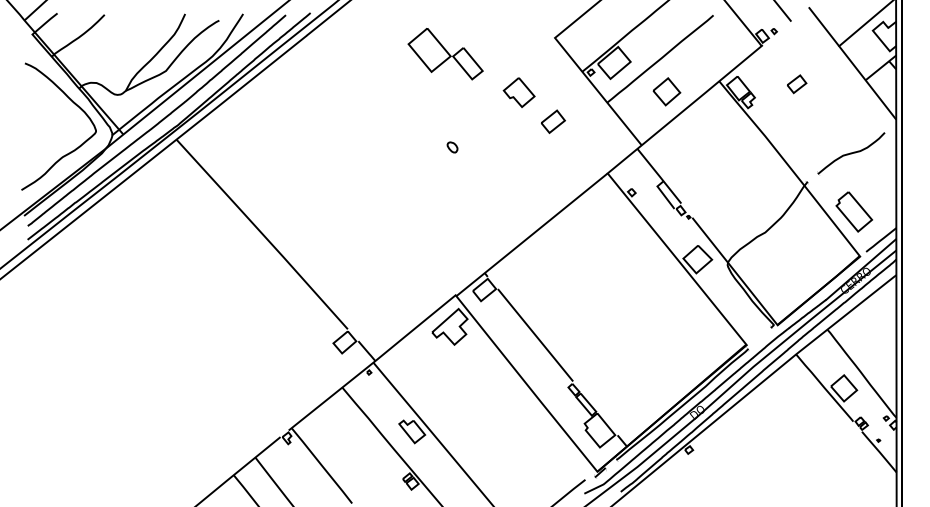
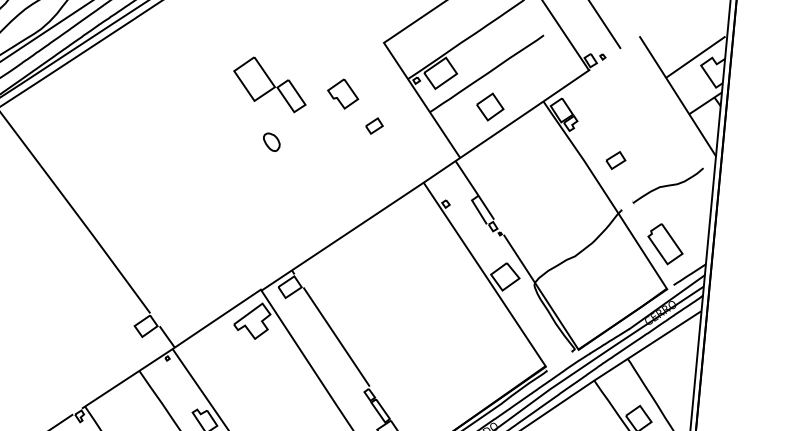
part: (445, 54) -> (270, 84), moved
part: (797, 84) -> (616, 160), moved
part: (553, 121) -> (374, 125), size x0.71
part: (452, 147) -> (271, 142), size x1.67

